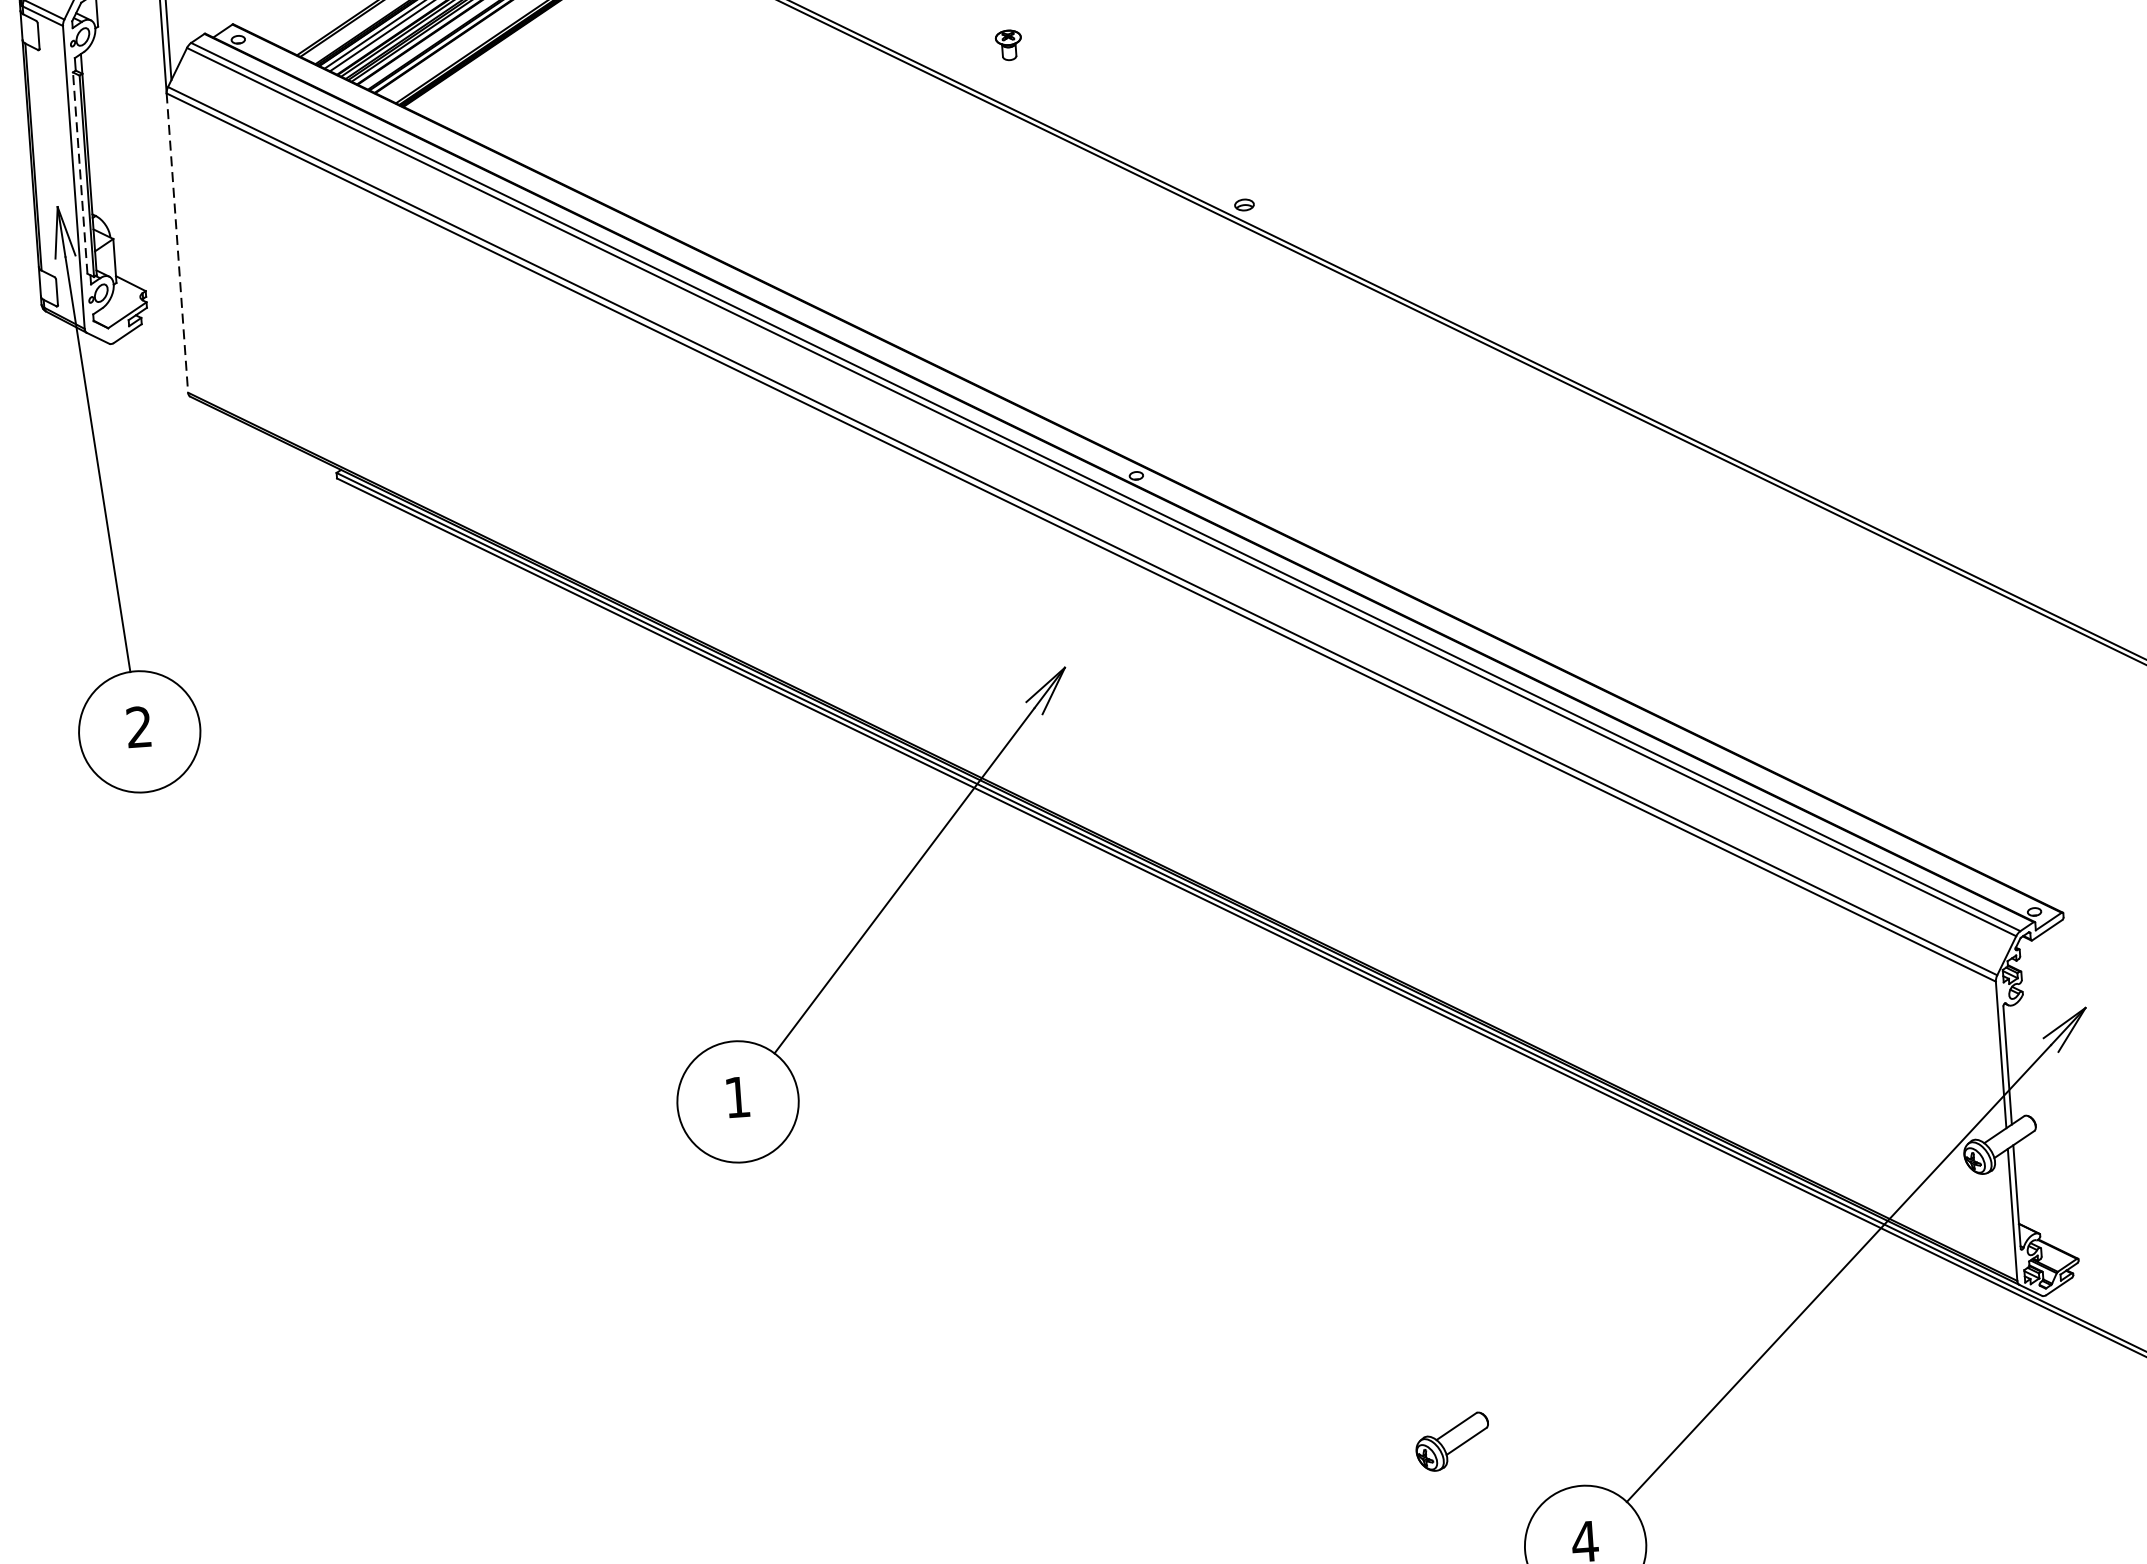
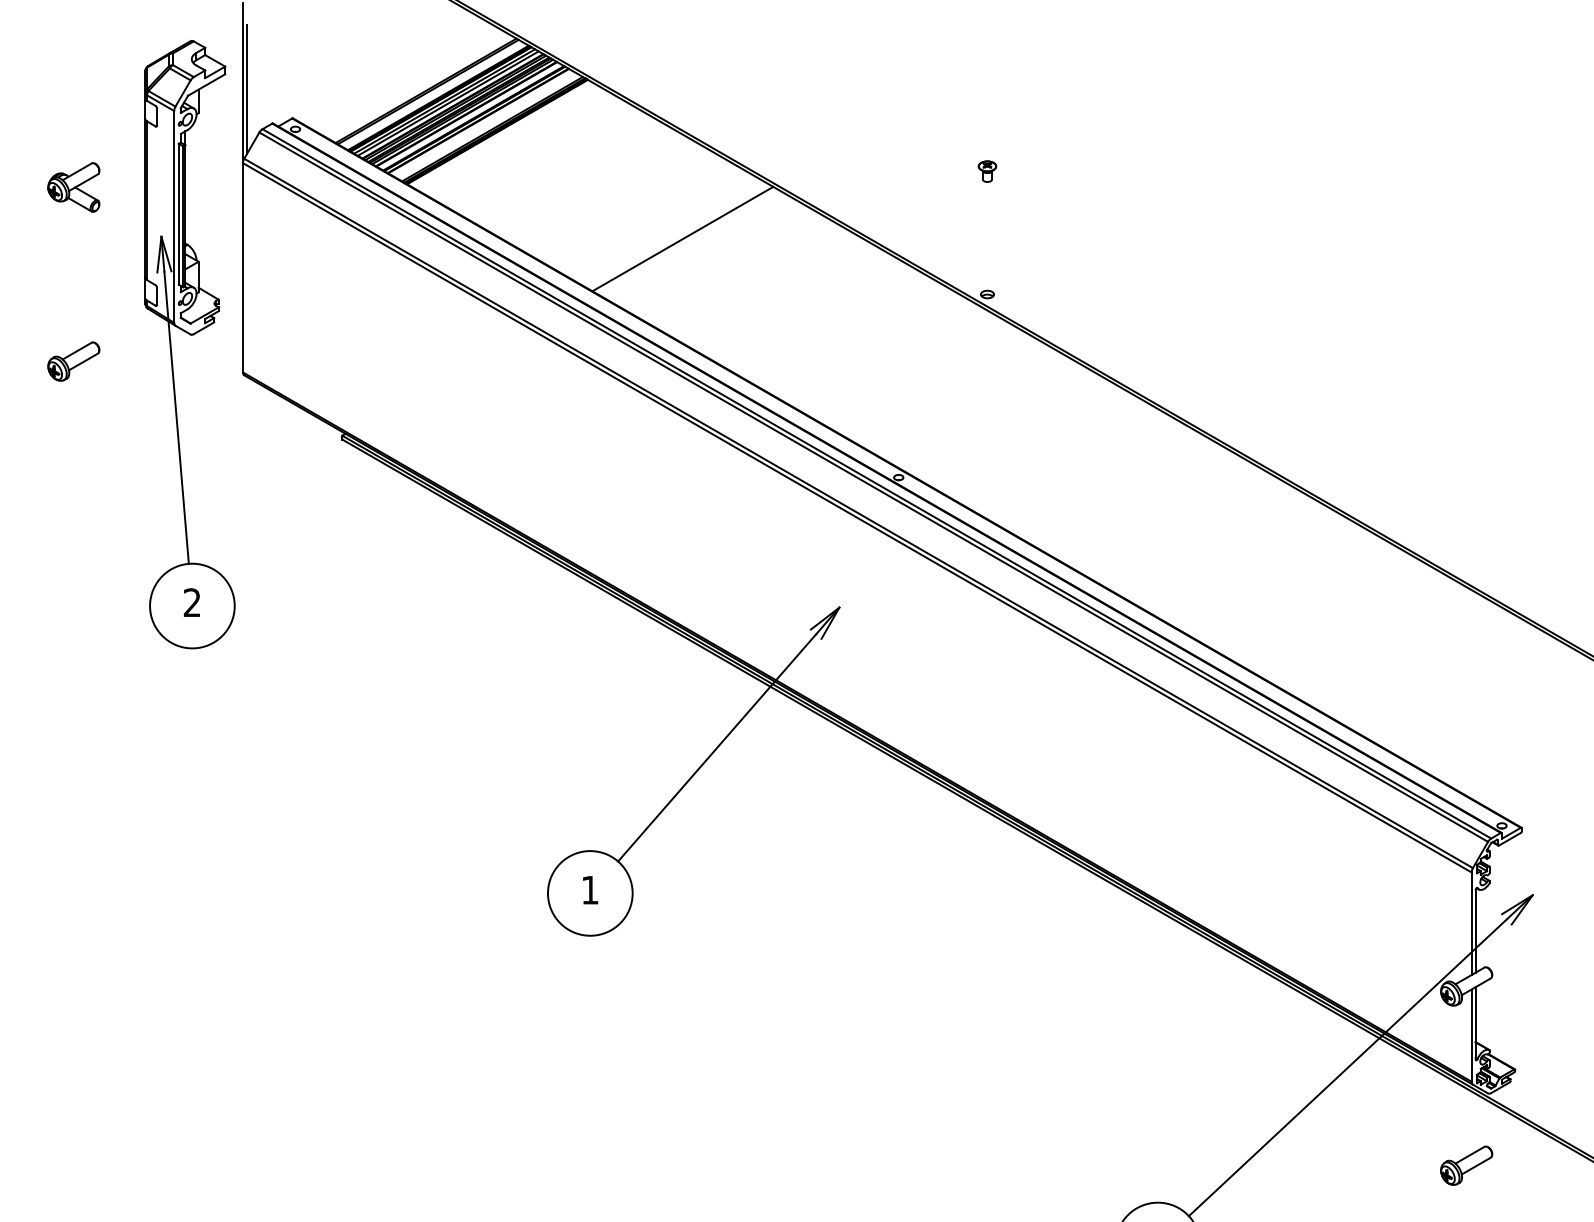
part: (1008, 45) -> (987, 171), moved
line: (802, 156) -> (682, 238), added
line: (79, 172) -> (178, 213), dashed -> solid
line: (176, 242) -> (242, 267), dashed -> solid
part: (1452, 1441) -> (1466, 1165), moved

